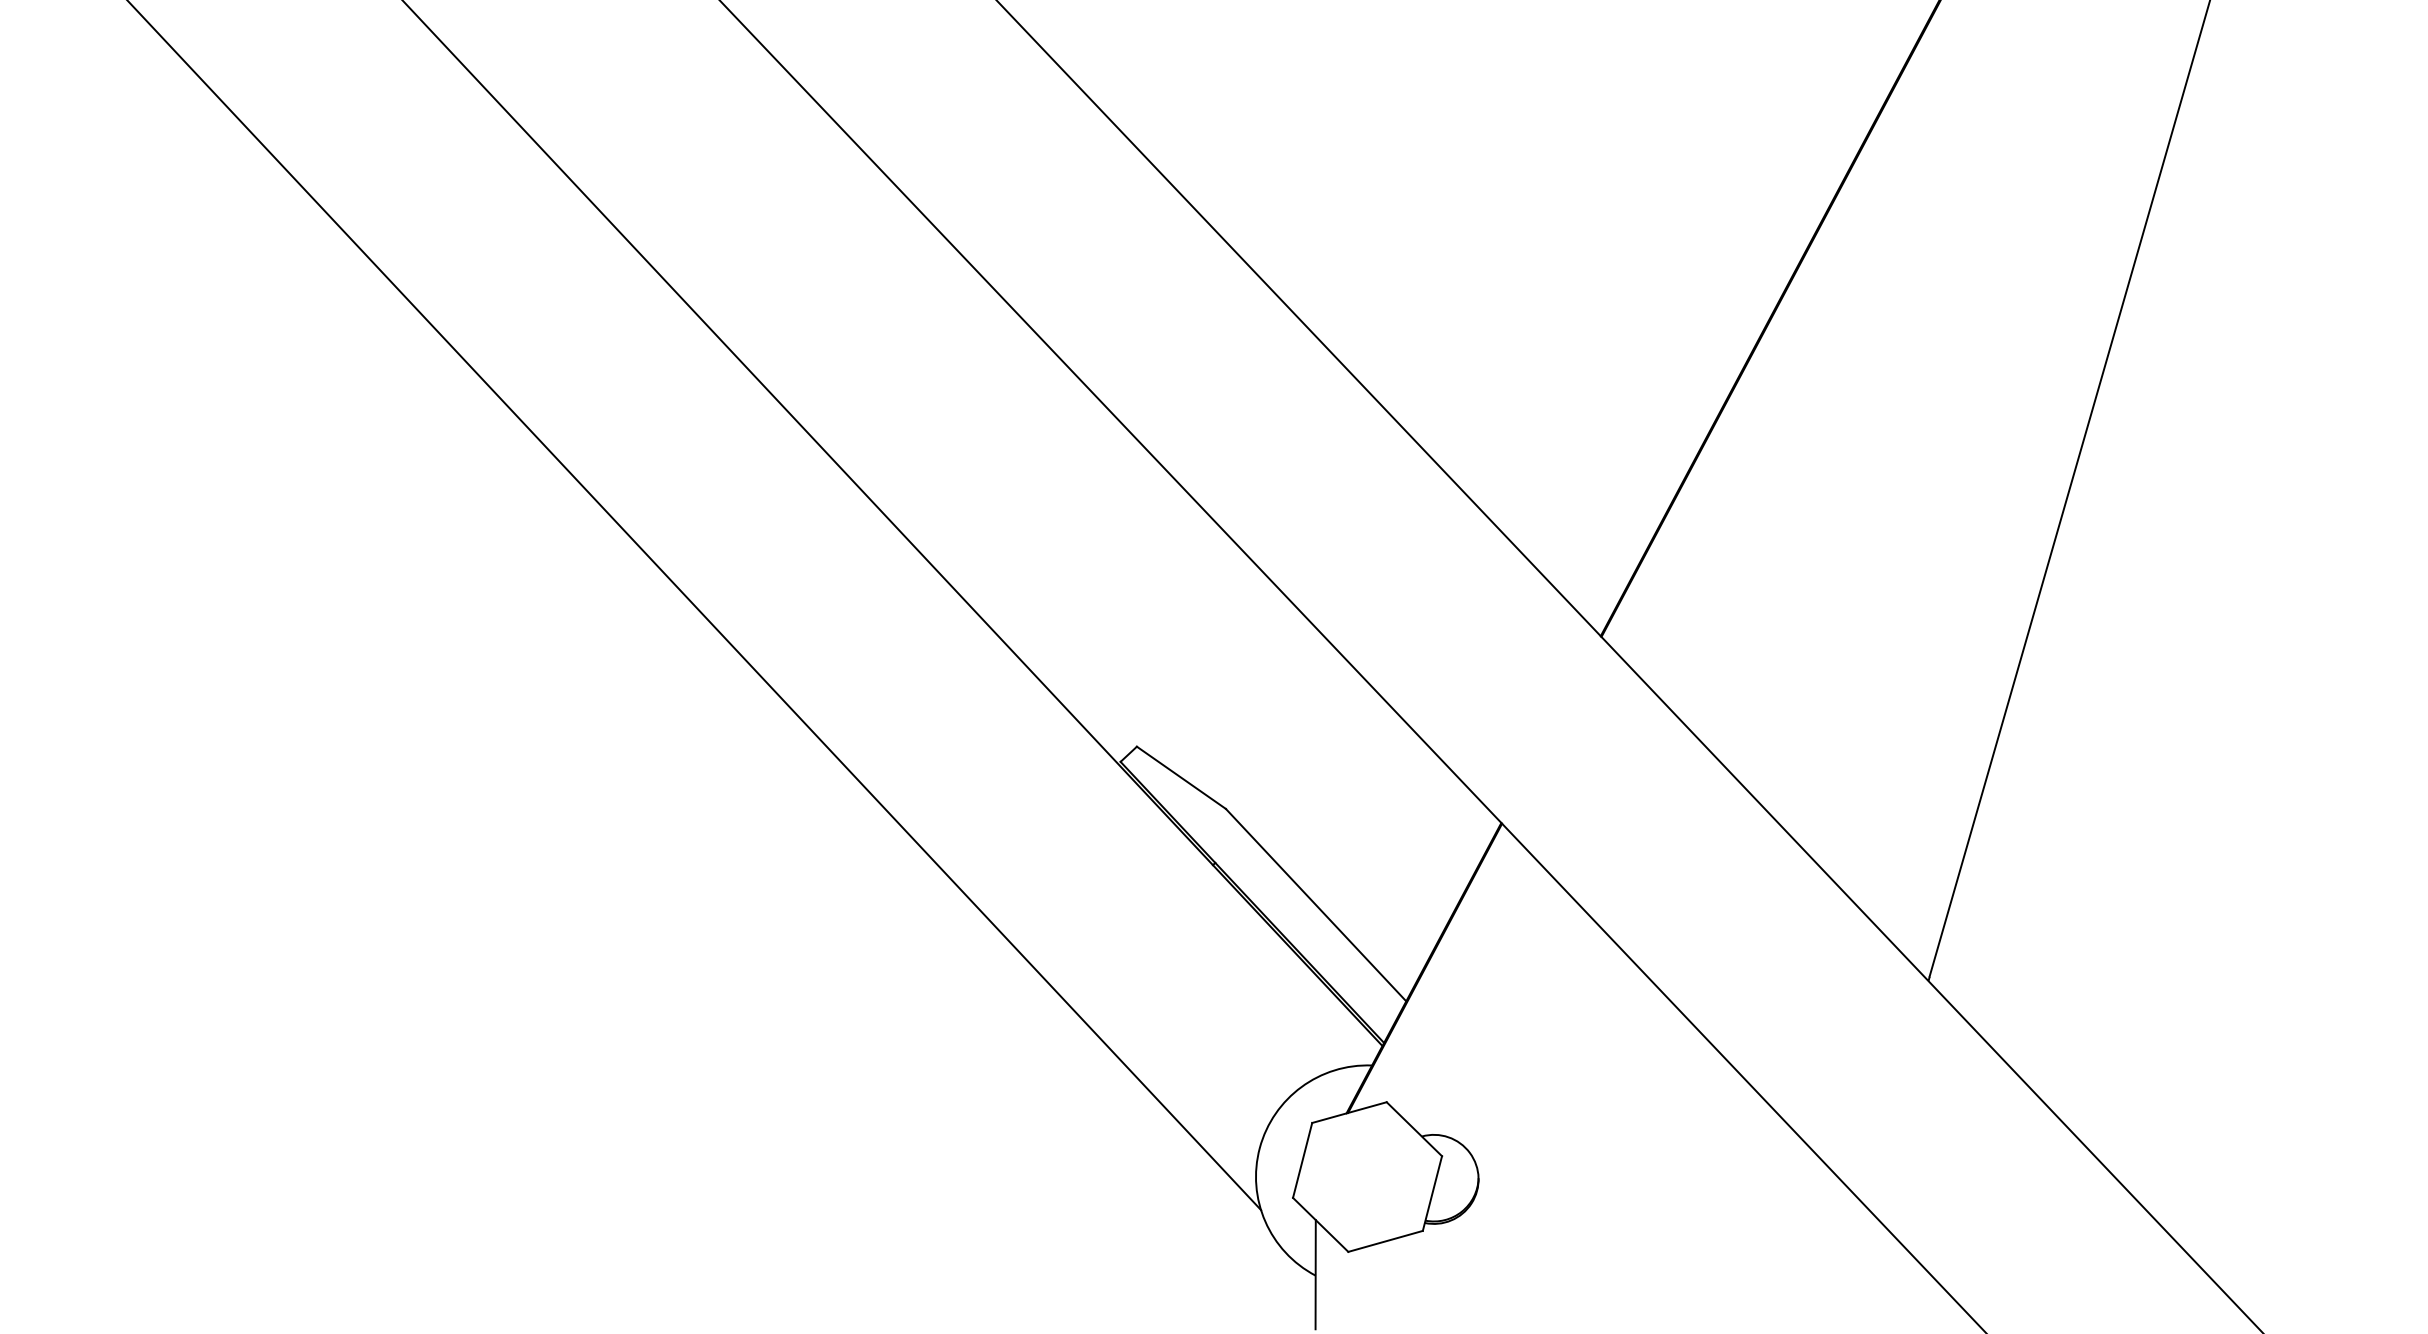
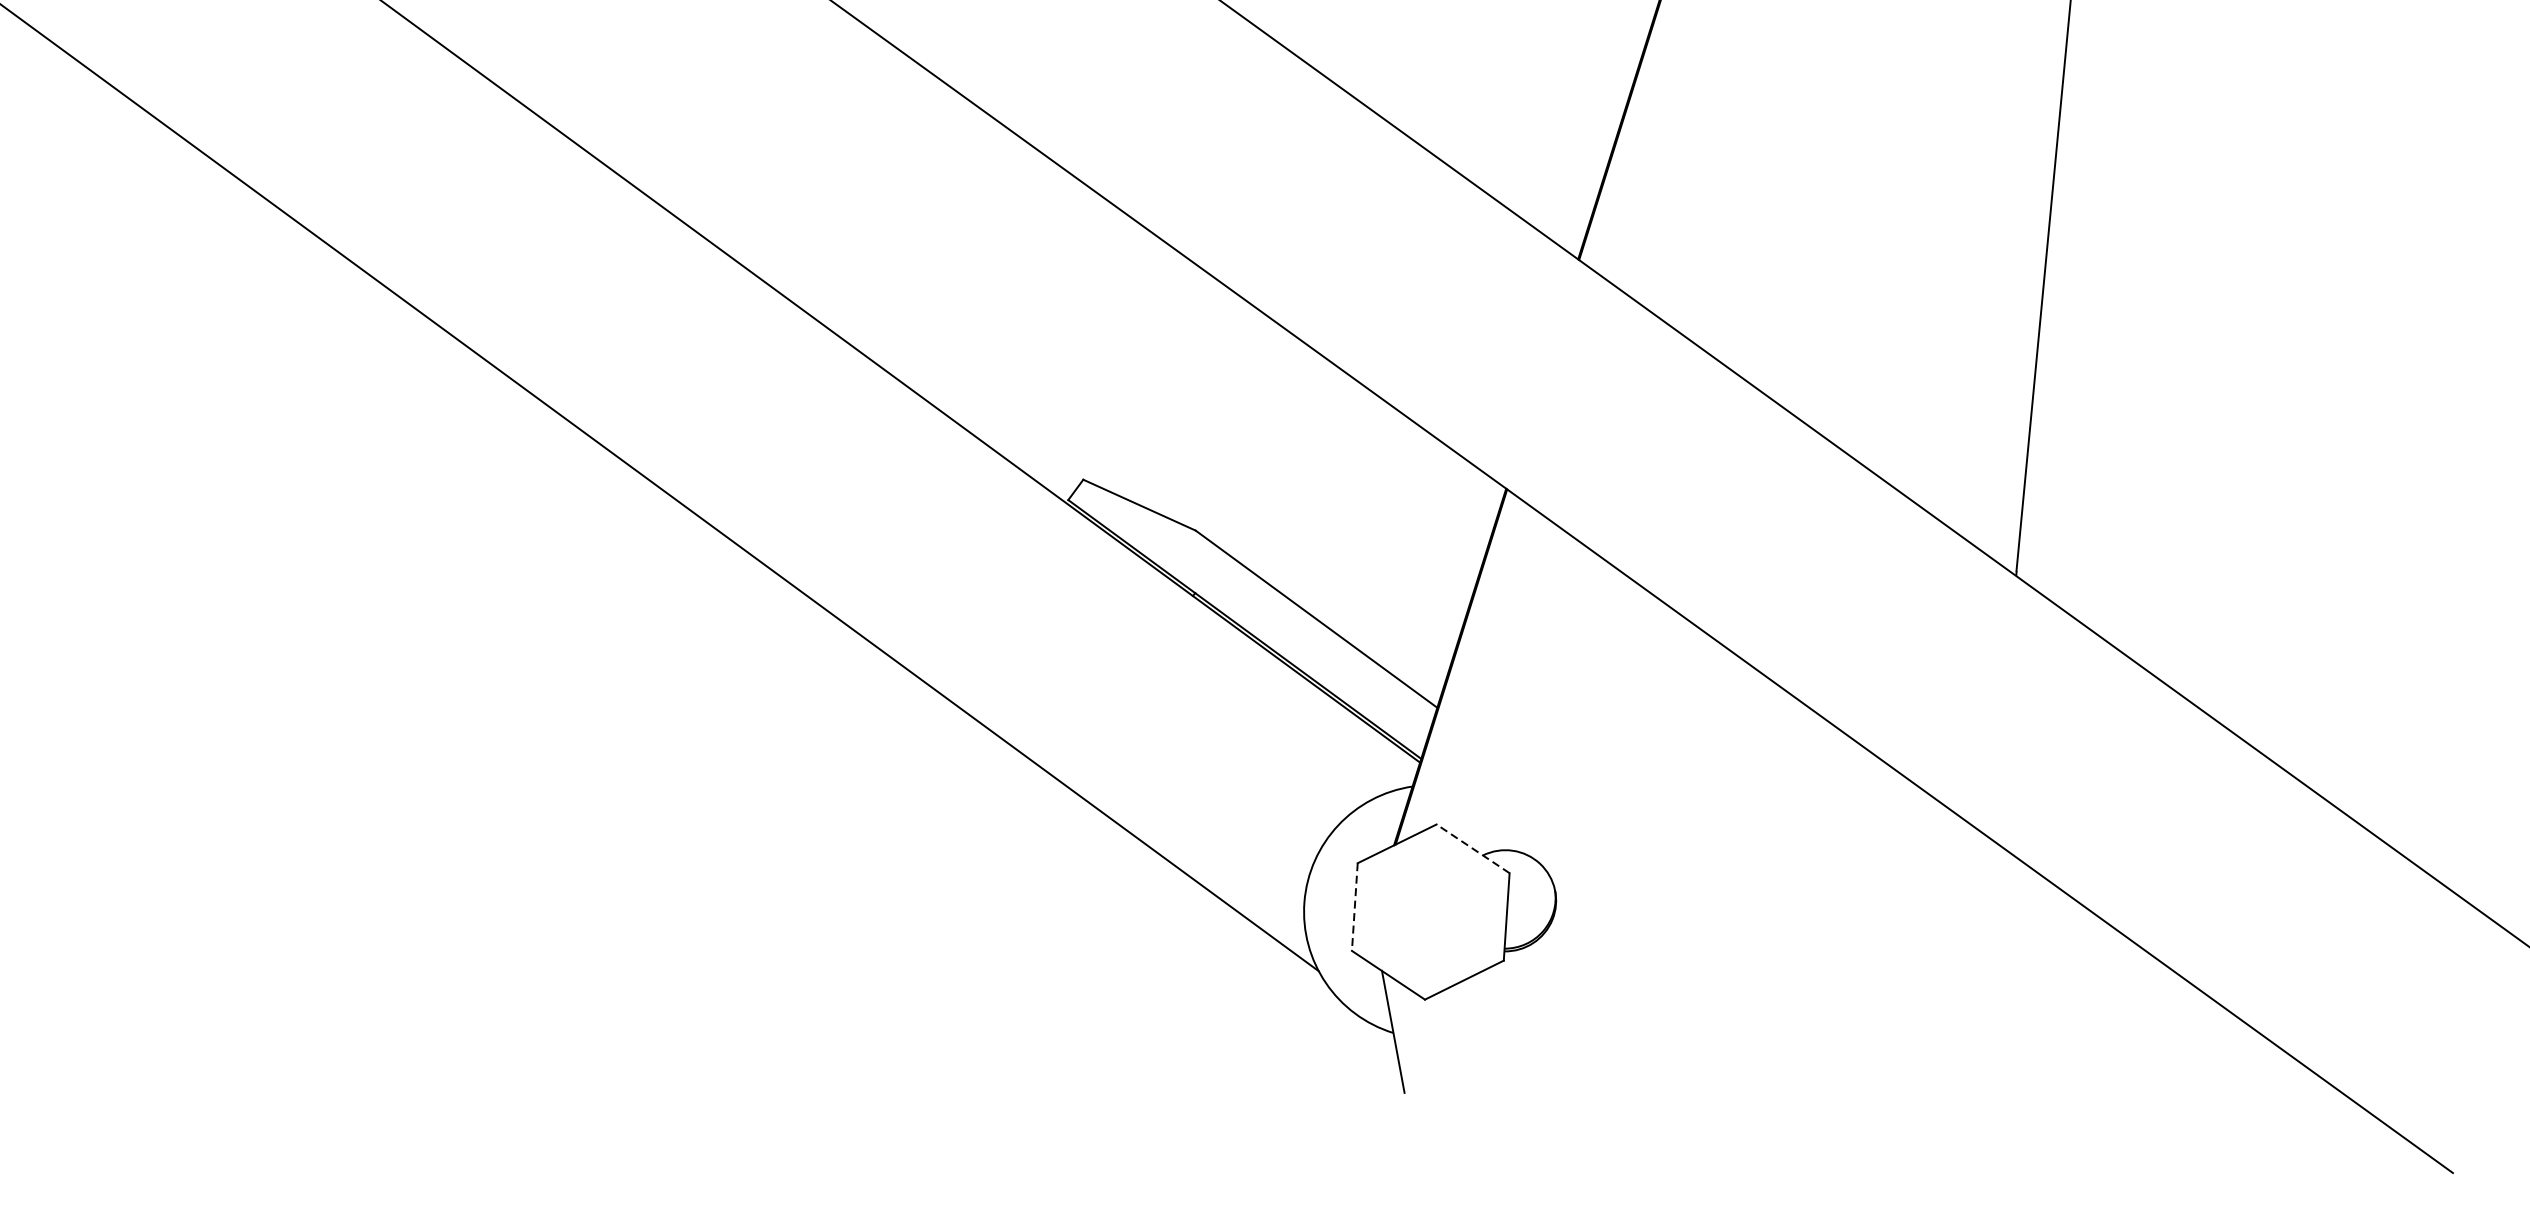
line: (1414, 1129) -> (1473, 849), solid -> dashed
line: (1302, 1160) -> (1354, 907), solid -> dashed

